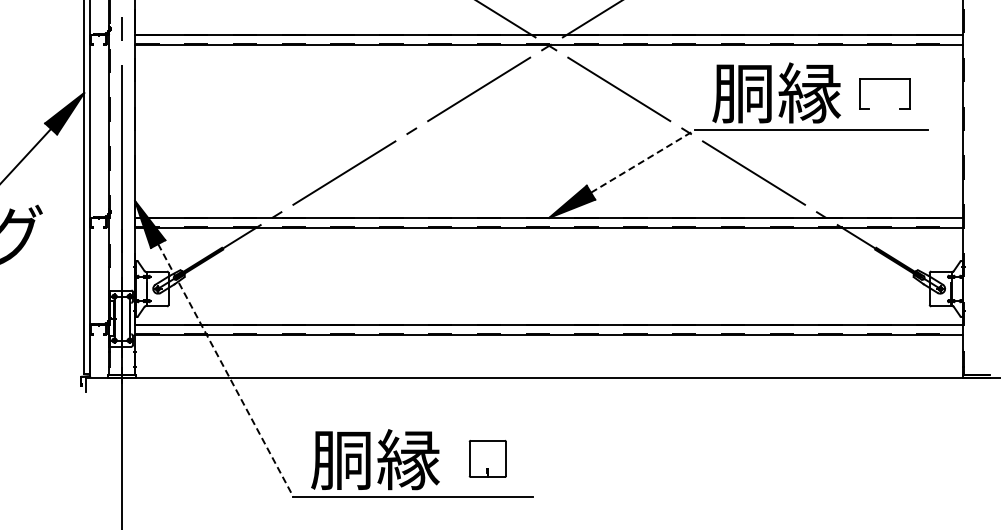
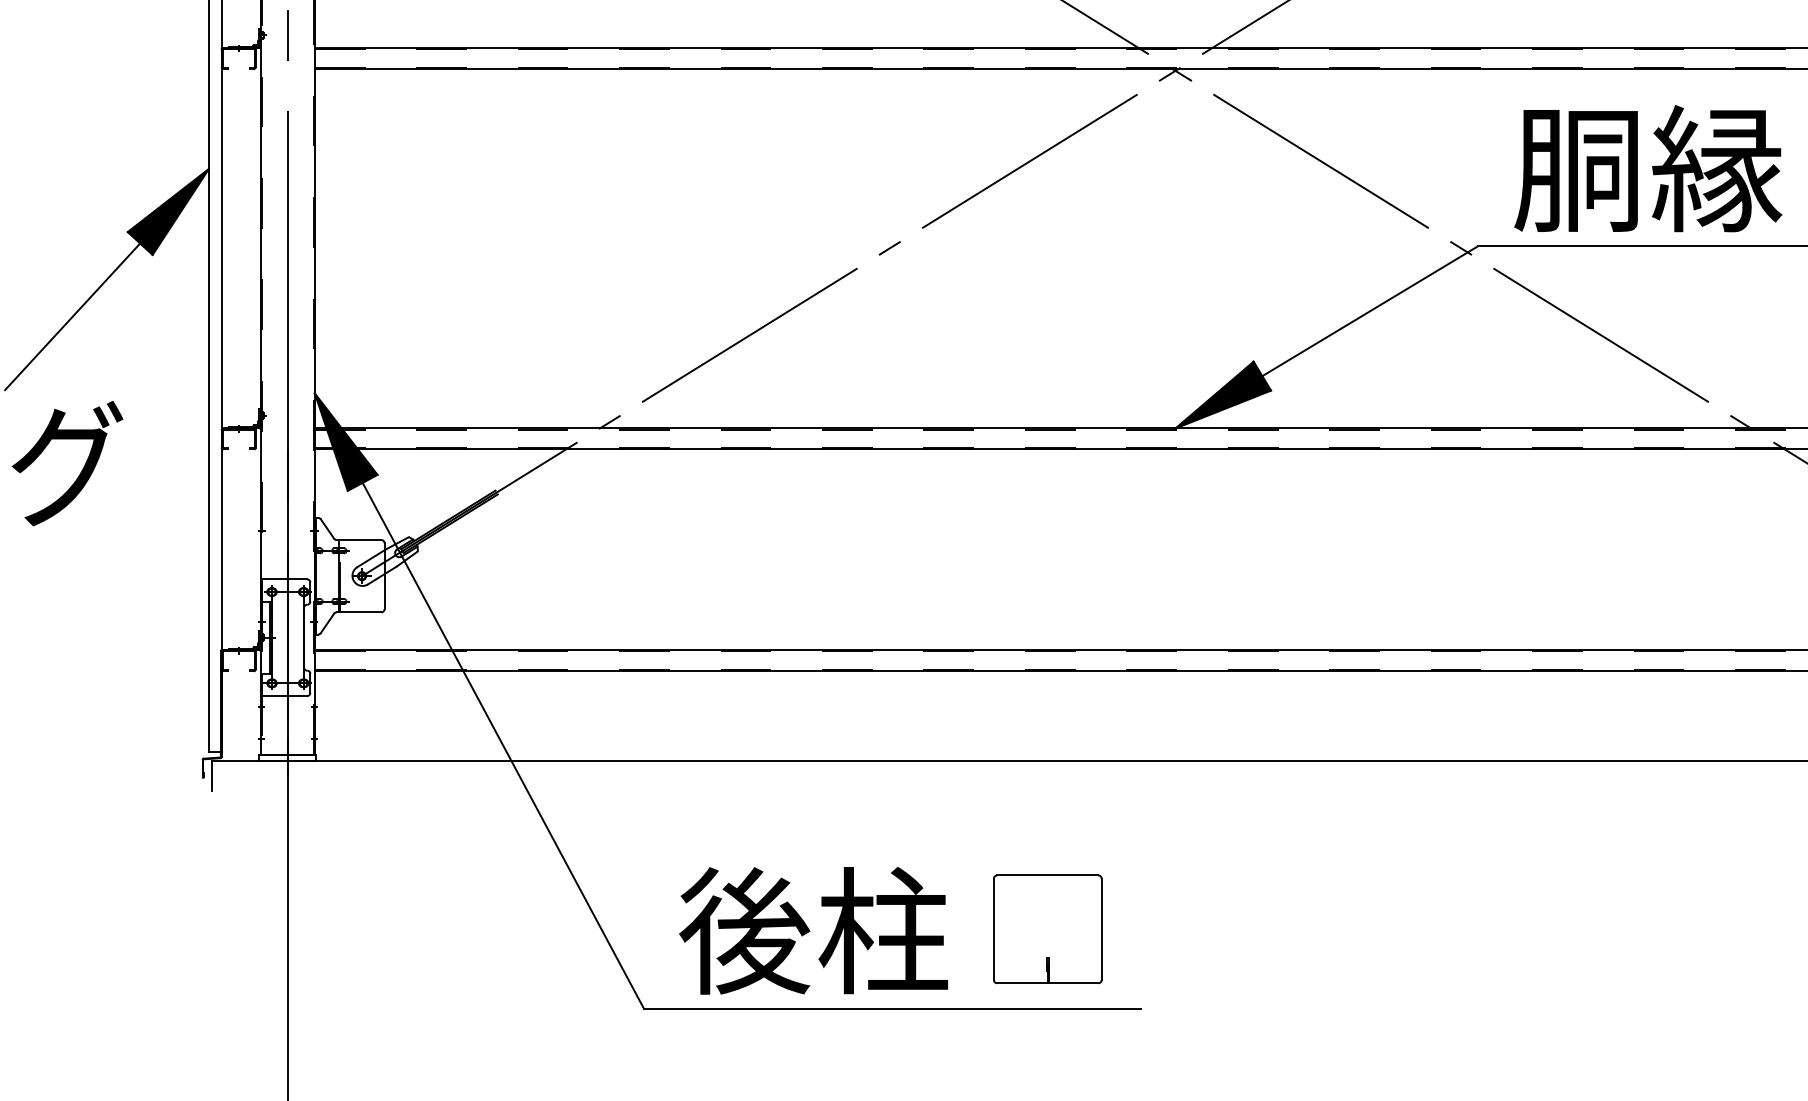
line: (643, 161) -> (1371, 311), dashed -> solid
line: (226, 370) -> (504, 745), dashed -> solid
part: (487, 458) -> (1047, 928), size x1.43
text: (374, 459) -> (812, 930), 胴縁 -> 後柱

